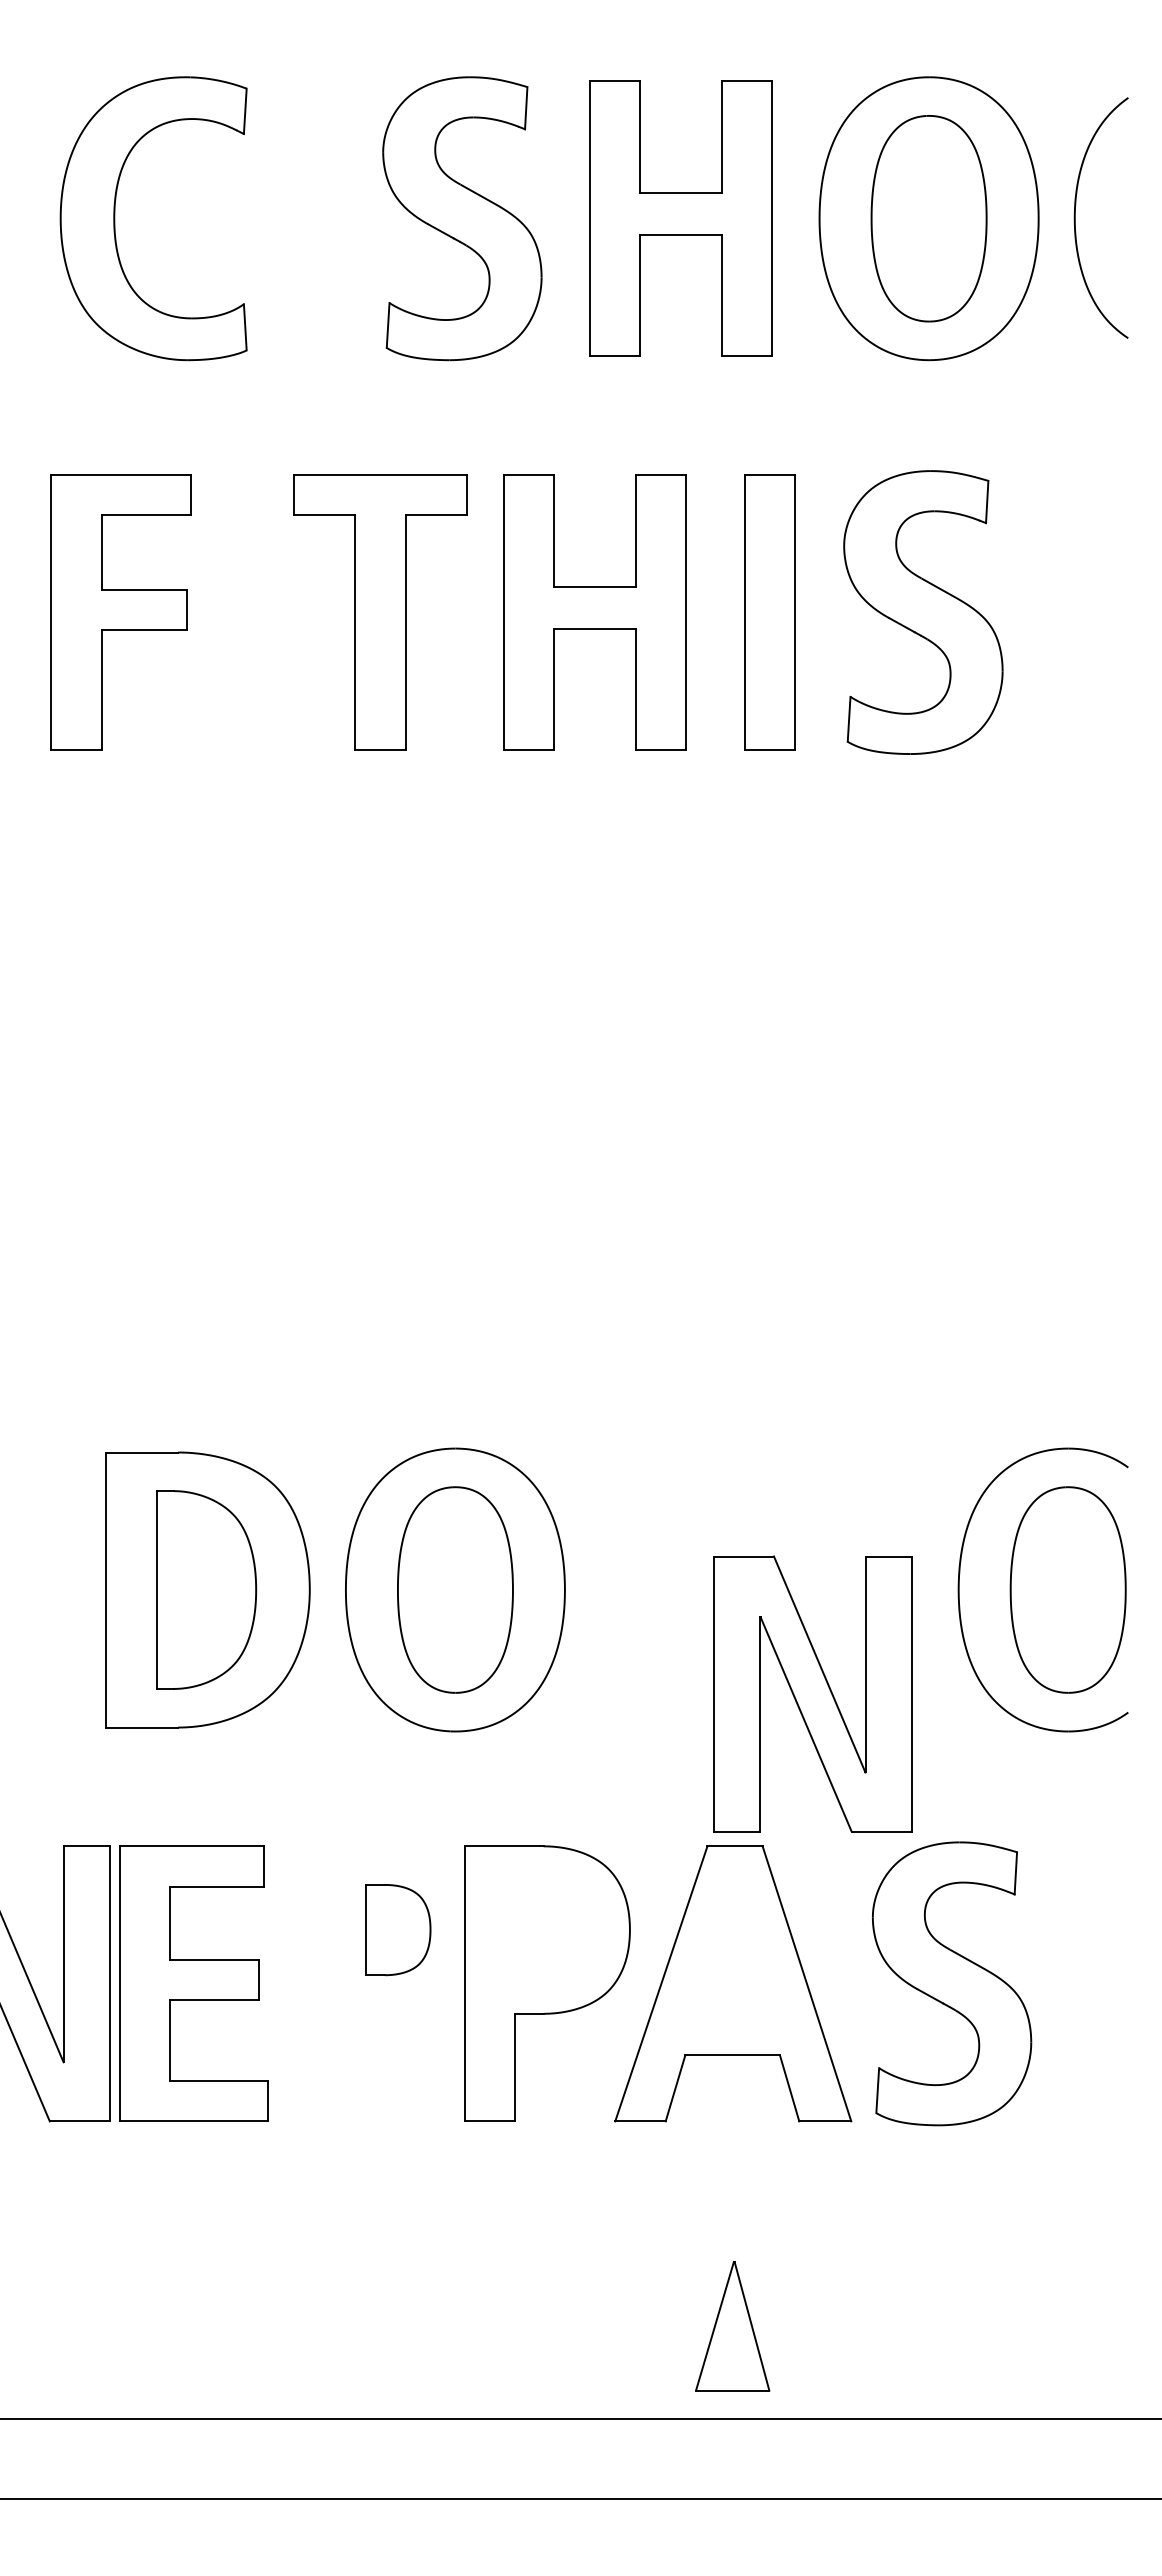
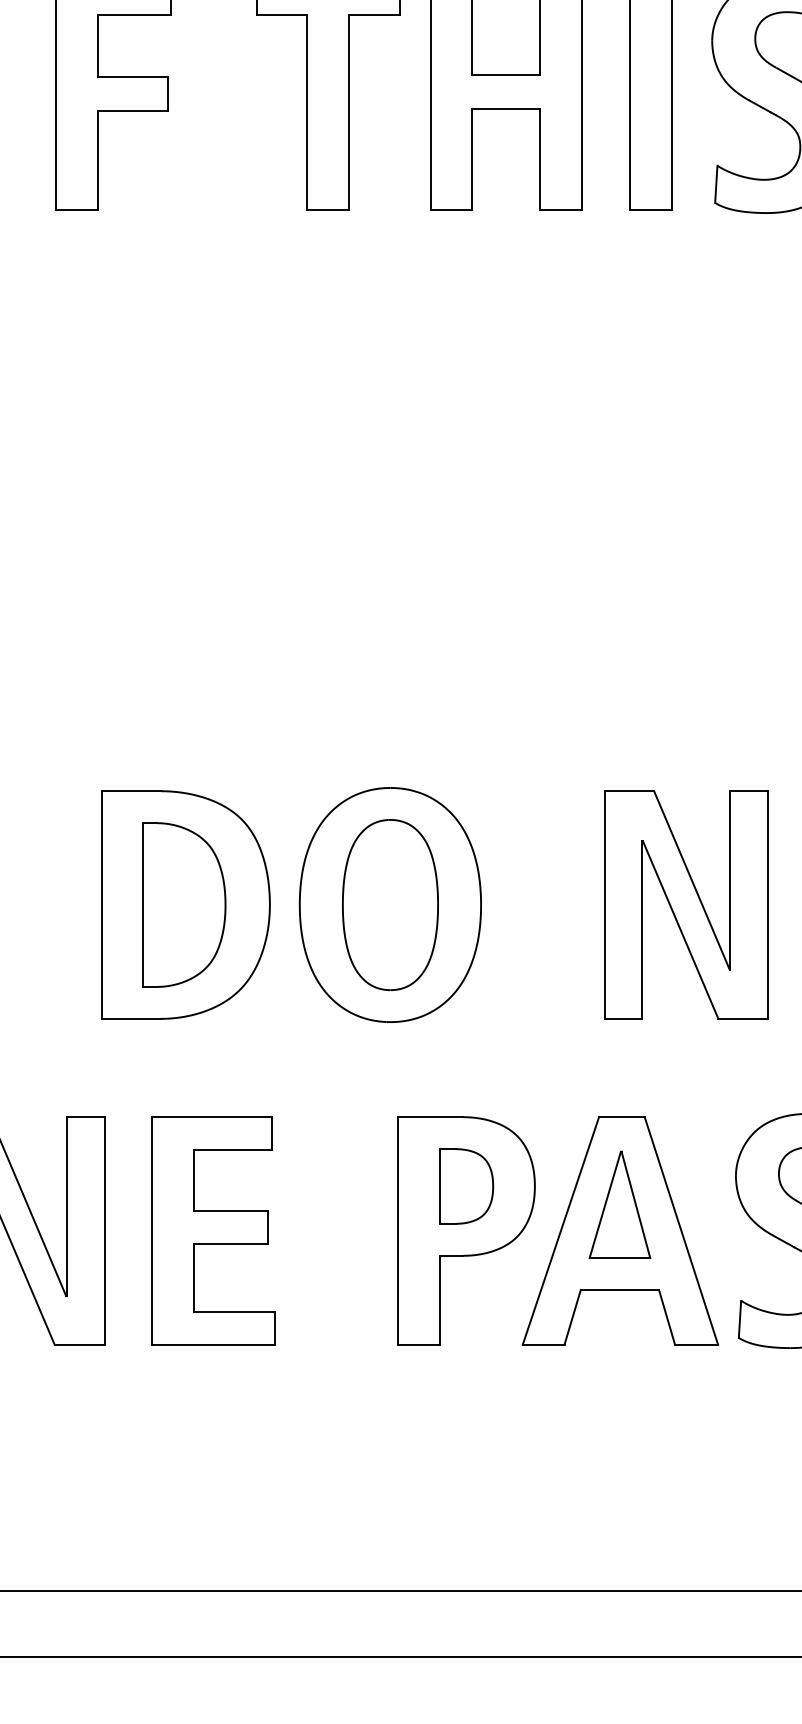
part: (812, 1693) -> (686, 904), moved
part: (398, 1930) -> (466, 1186), moved
part: (193, 1983) -> (213, 1230), moved
part: (732, 2326) -> (619, 1205), moved

